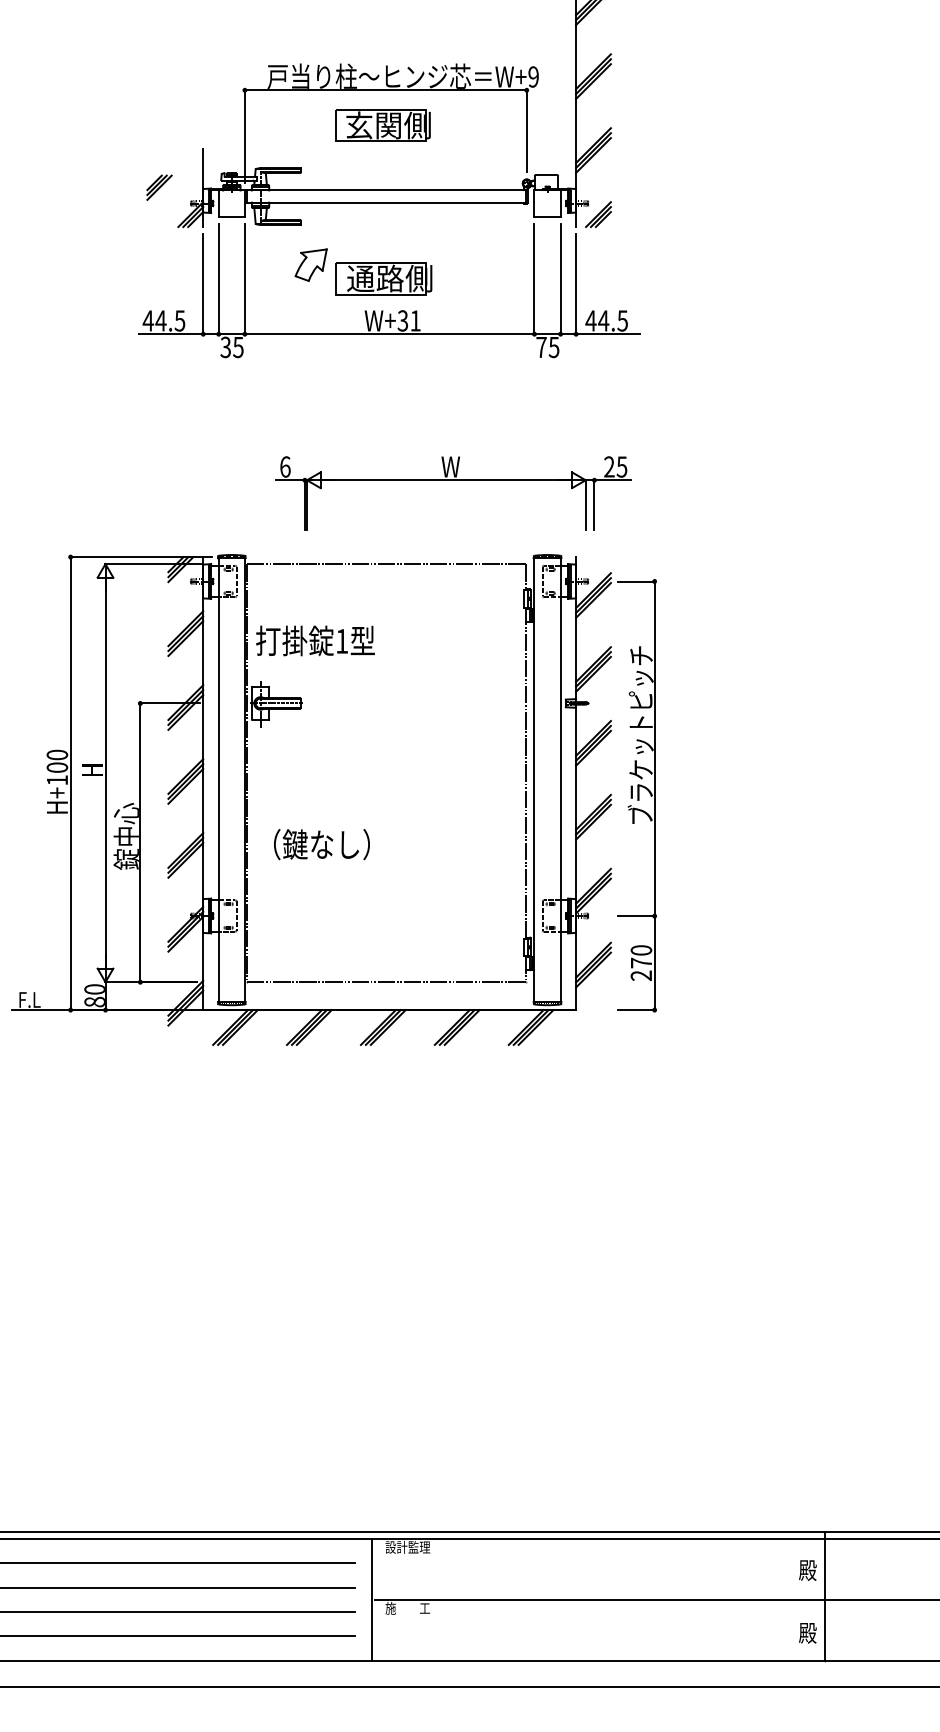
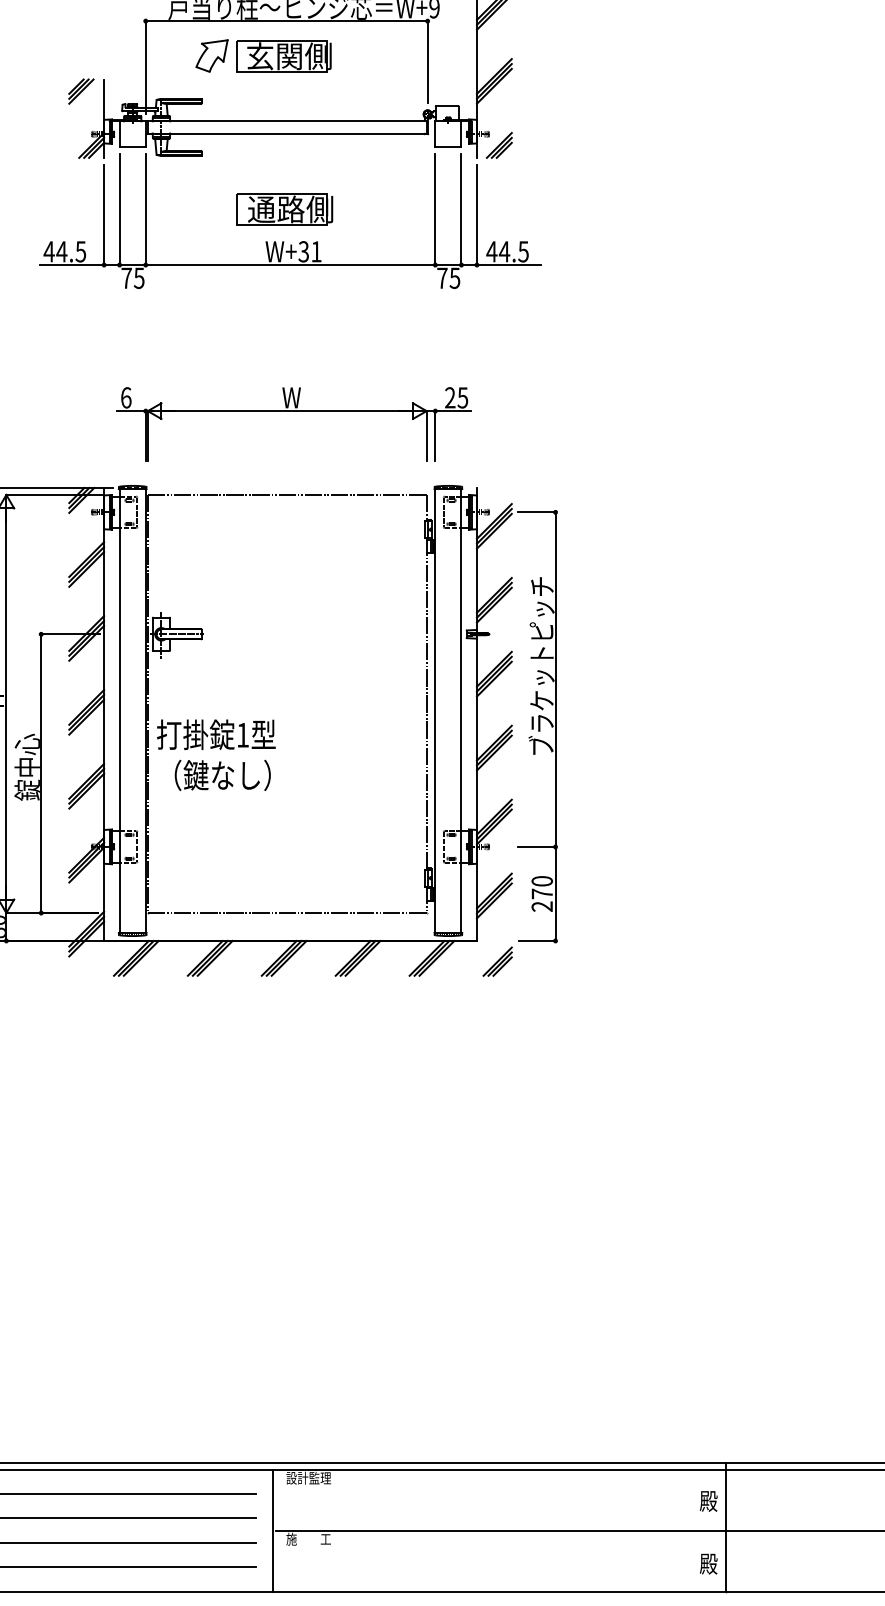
part: (159, 187) -> (81, 91), moved
part: (310, 264) -> (211, 55), moved
text: (225, 347) -> (126, 278), 35 -> 75
part: (453, 480) -> (294, 411), moved
text: (315, 640) -> (216, 734), moved
part: (596, 1030) -> (497, 961), added

